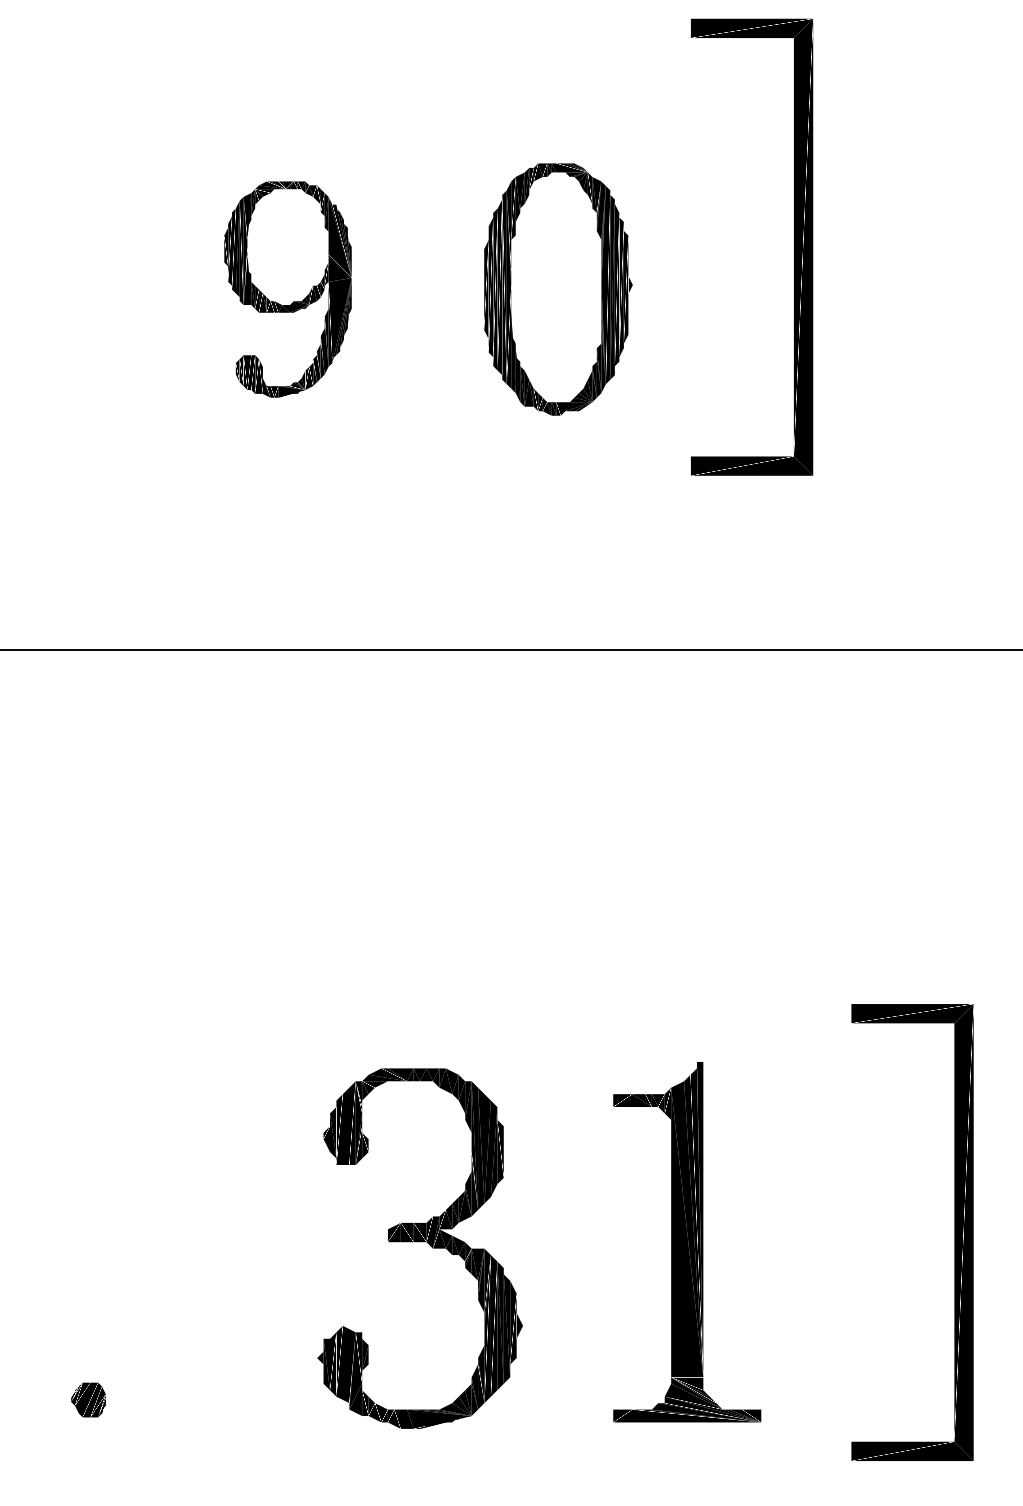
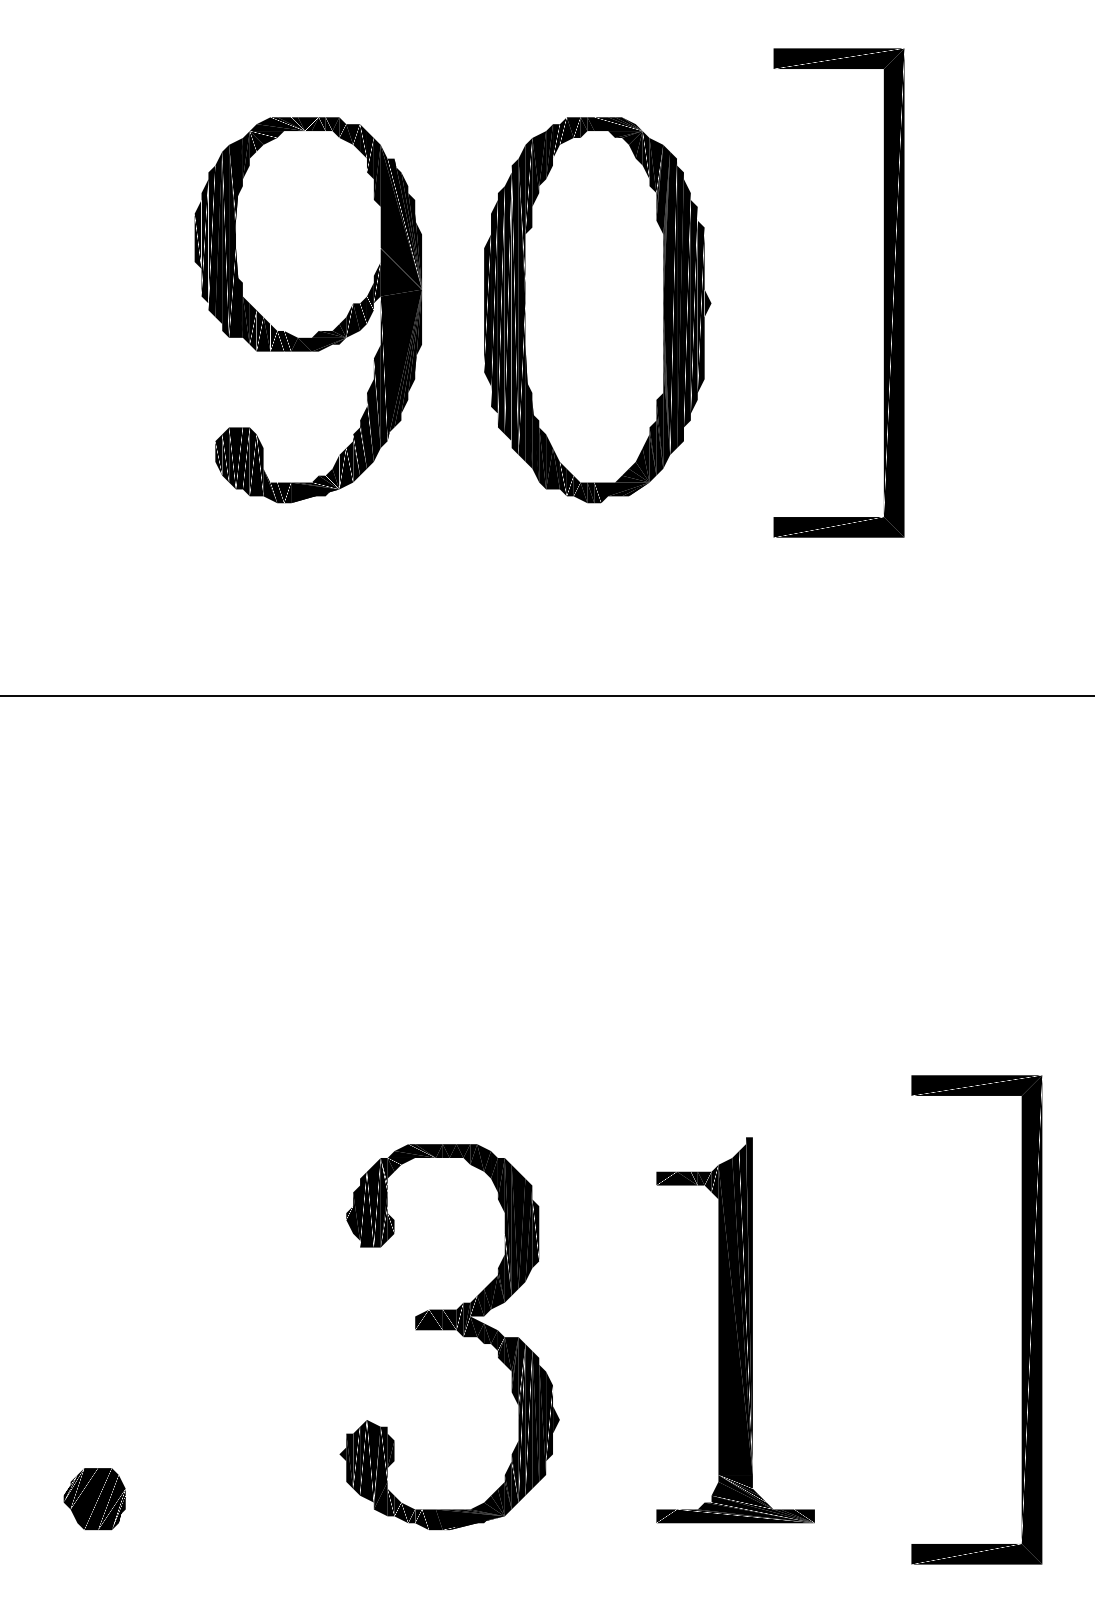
part: (793, 246) -> (883, 292), moved
part: (287, 289) -> (307, 310), size x1.67
part: (558, 289) -> (597, 310), size x1.43
part: (88, 1400) -> (94, 1499), size x1.67

